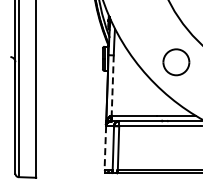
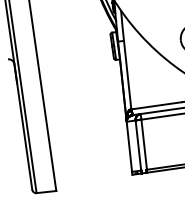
line: (112, 86) -> (127, 76), dashed -> solid
line: (105, 148) -> (129, 146), dashed -> solid

